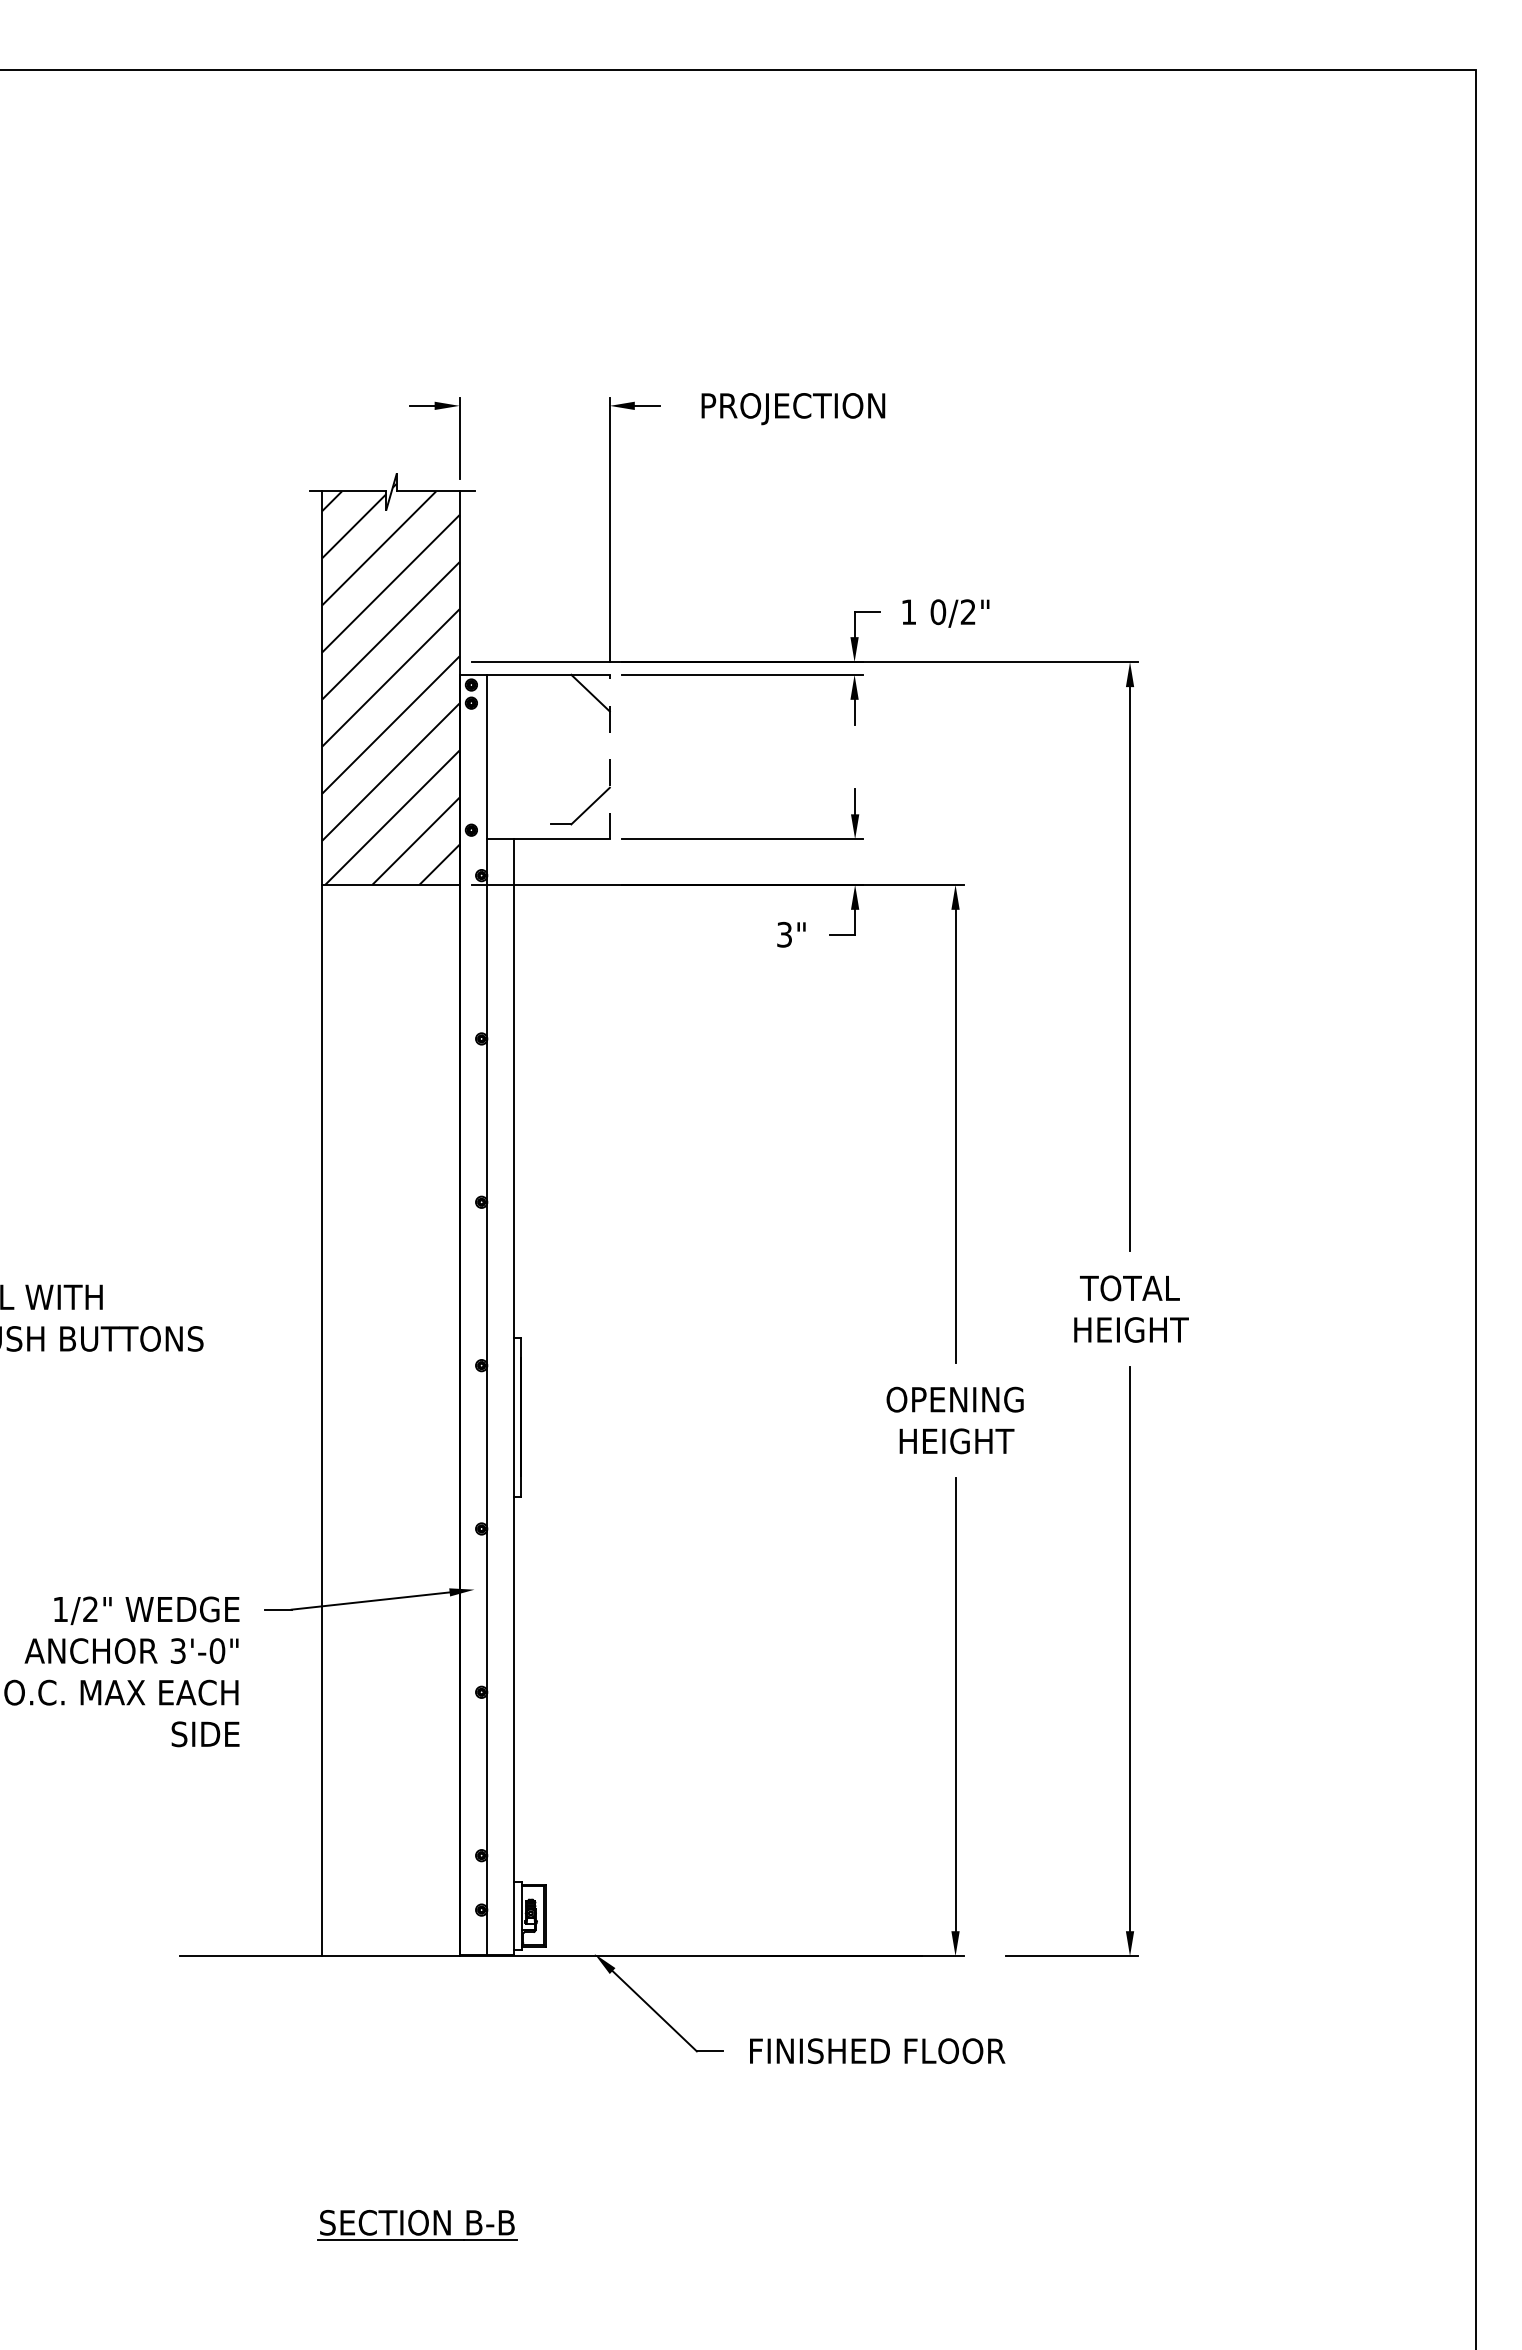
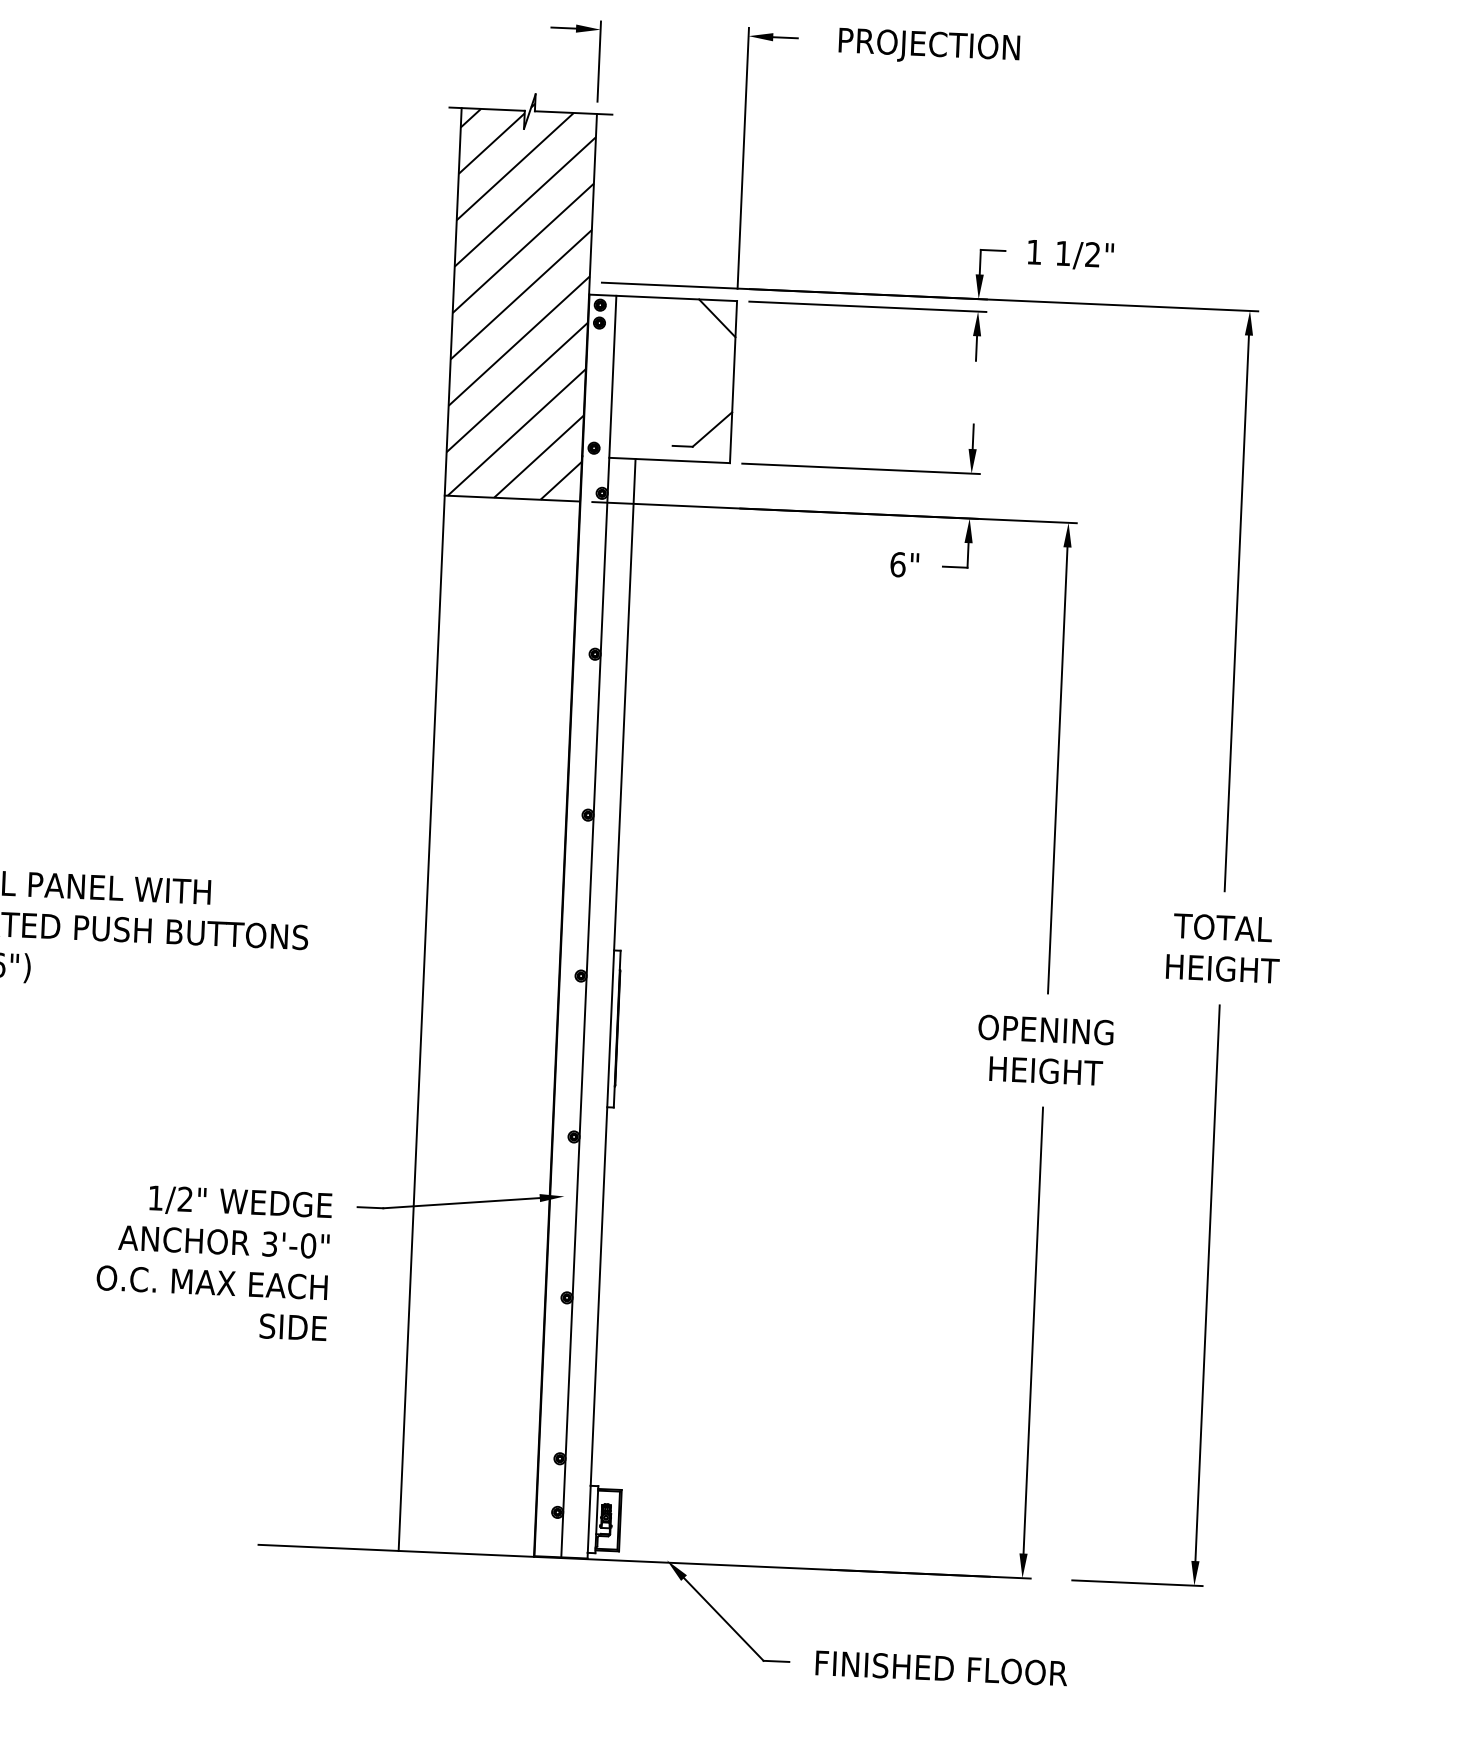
text: (938, 612) -> (1063, 253), 0/2" -> 1/2"
line: (609, 756) -> (733, 381), dashed -> solid
text: (784, 934) -> (897, 564), 3" -> 6"

